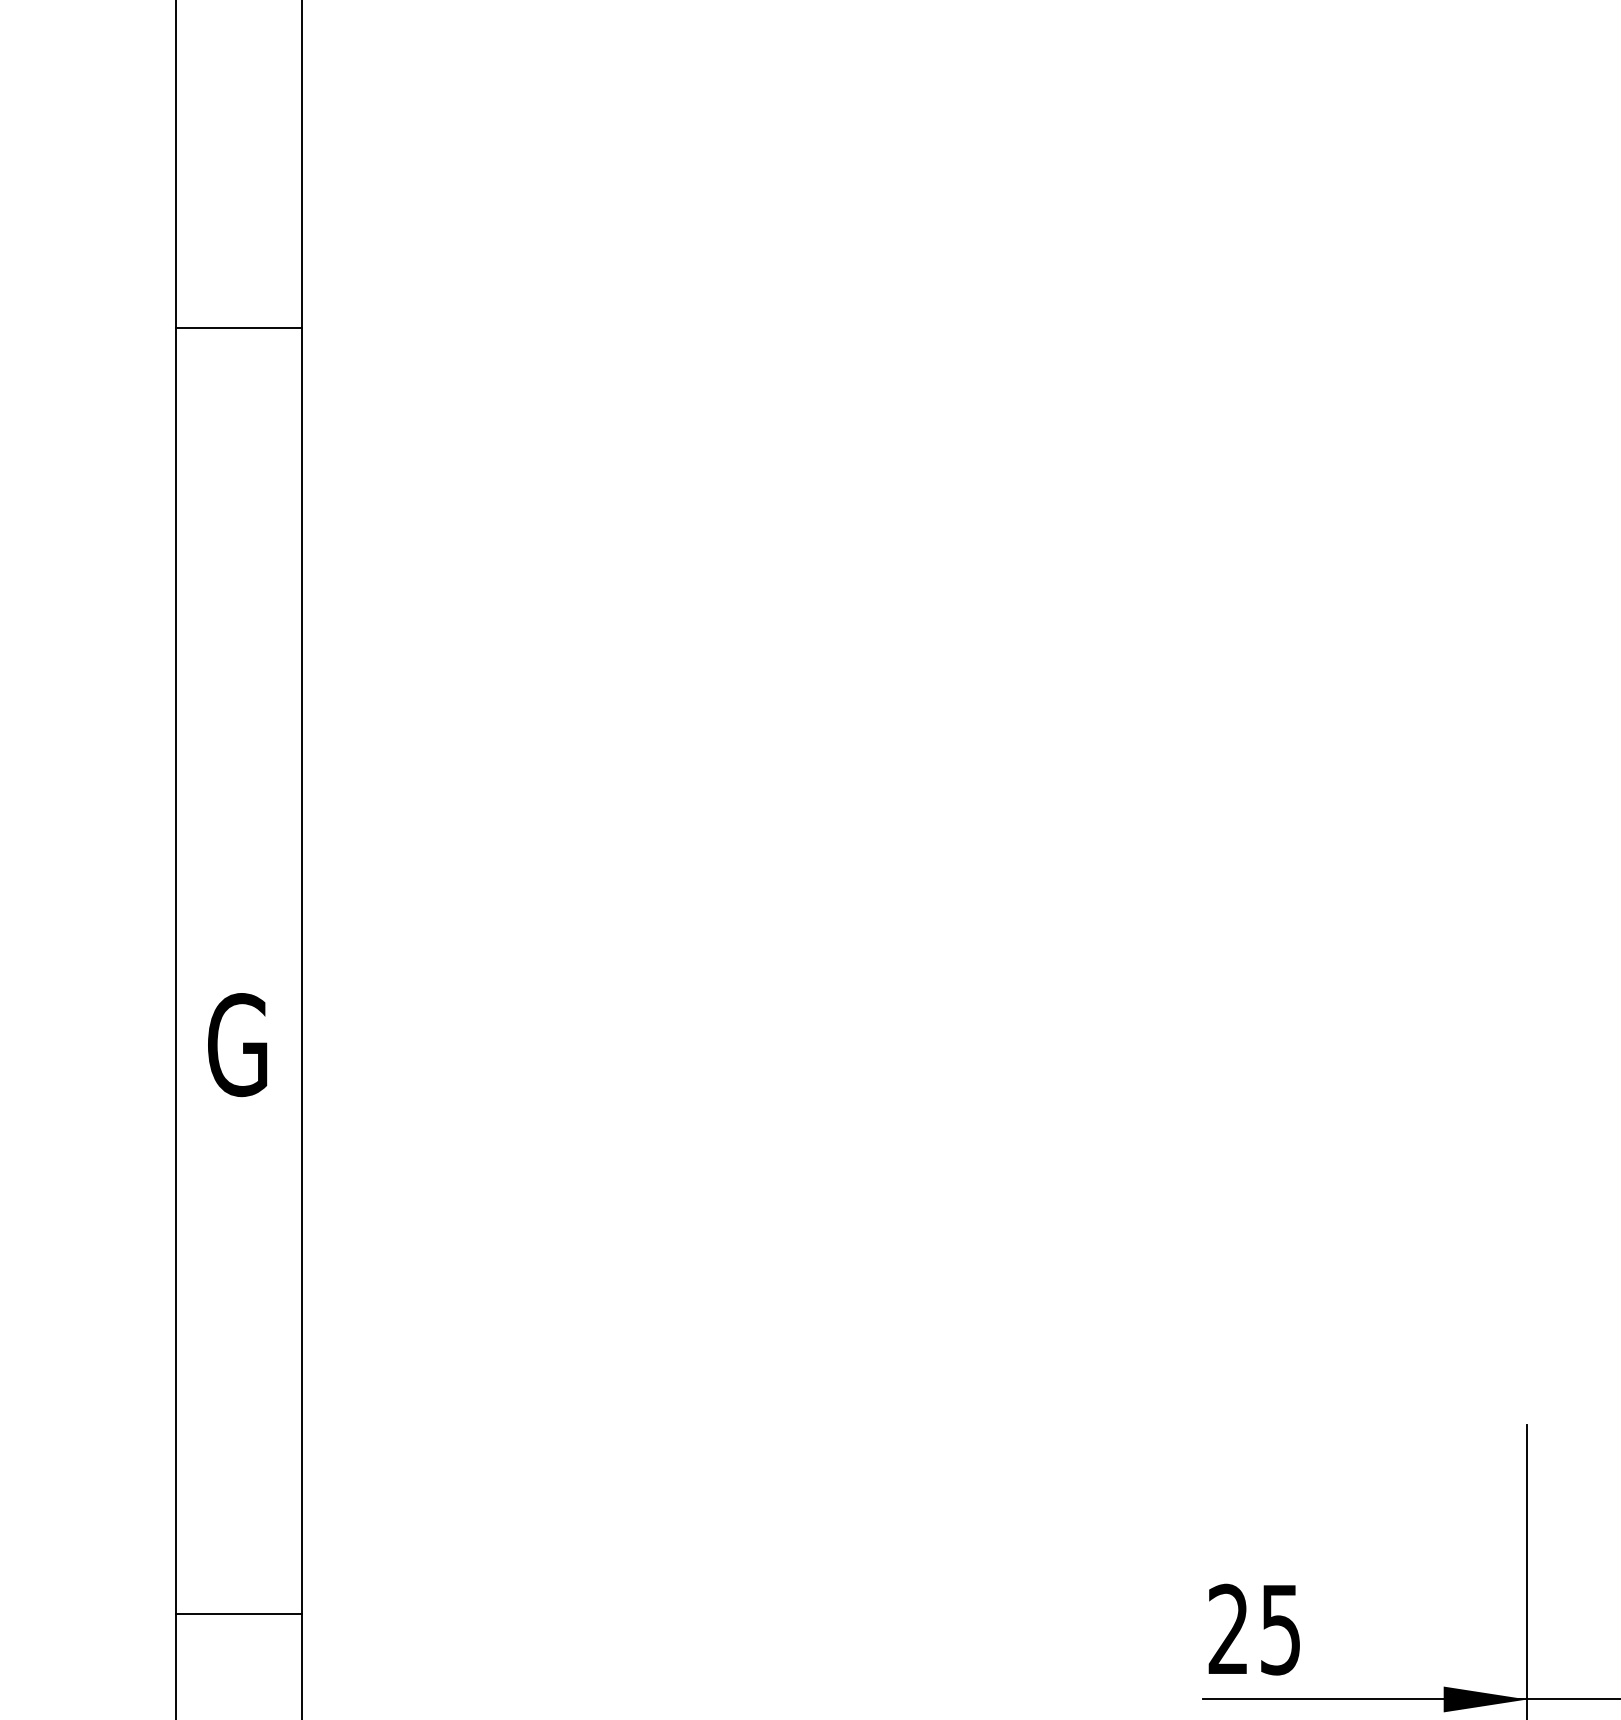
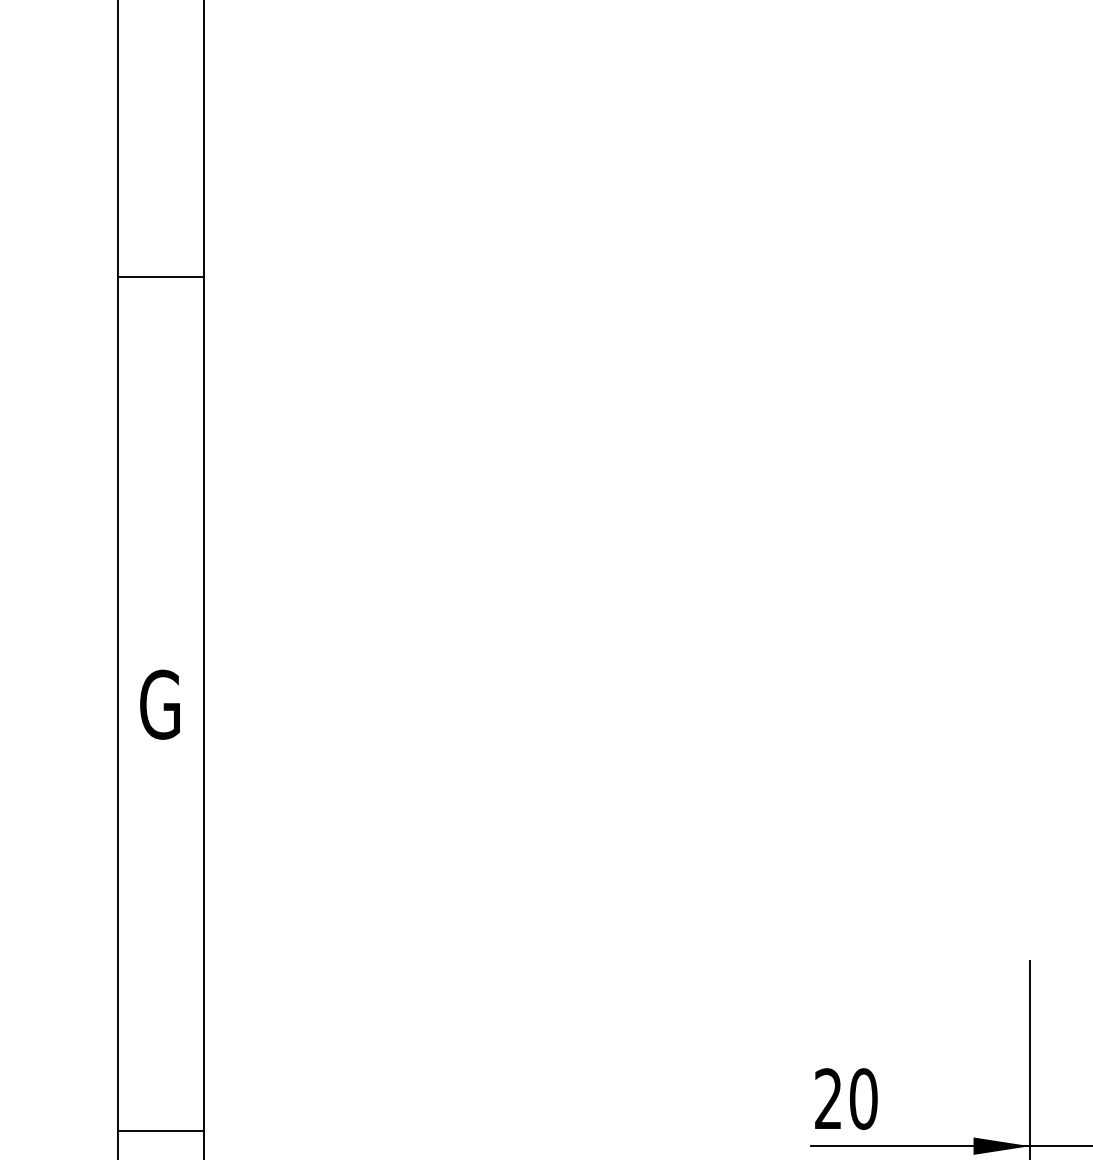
line: (238, 328) -> (160, 277), moved
line: (238, 1613) -> (160, 1130), moved
text: (1280, 1628) -> (863, 1098), 25 -> 20

